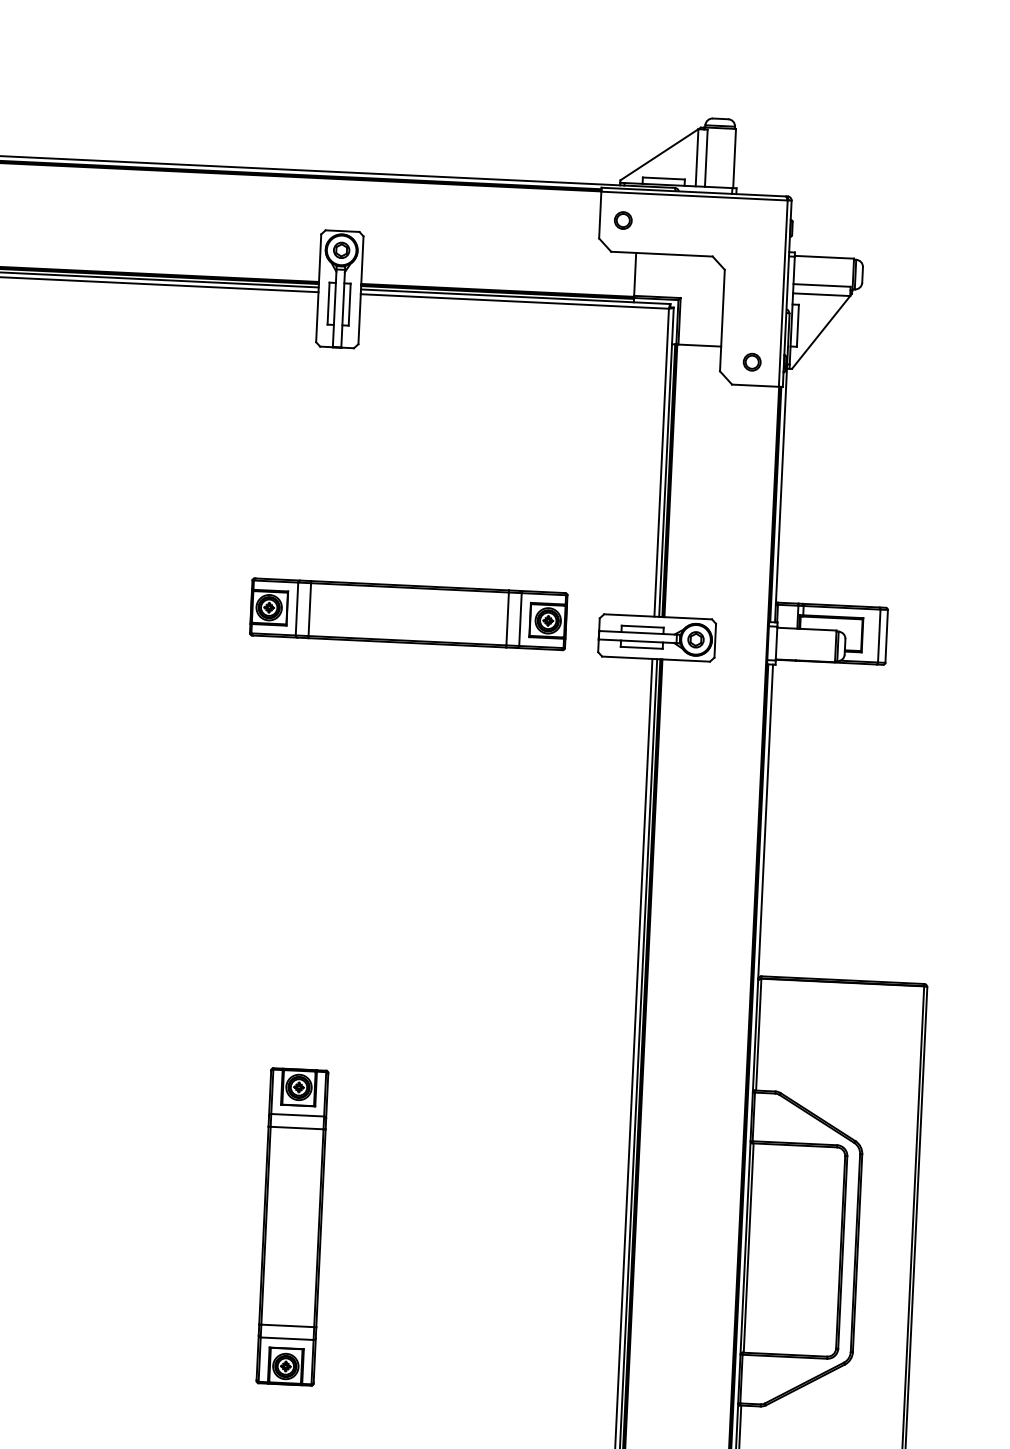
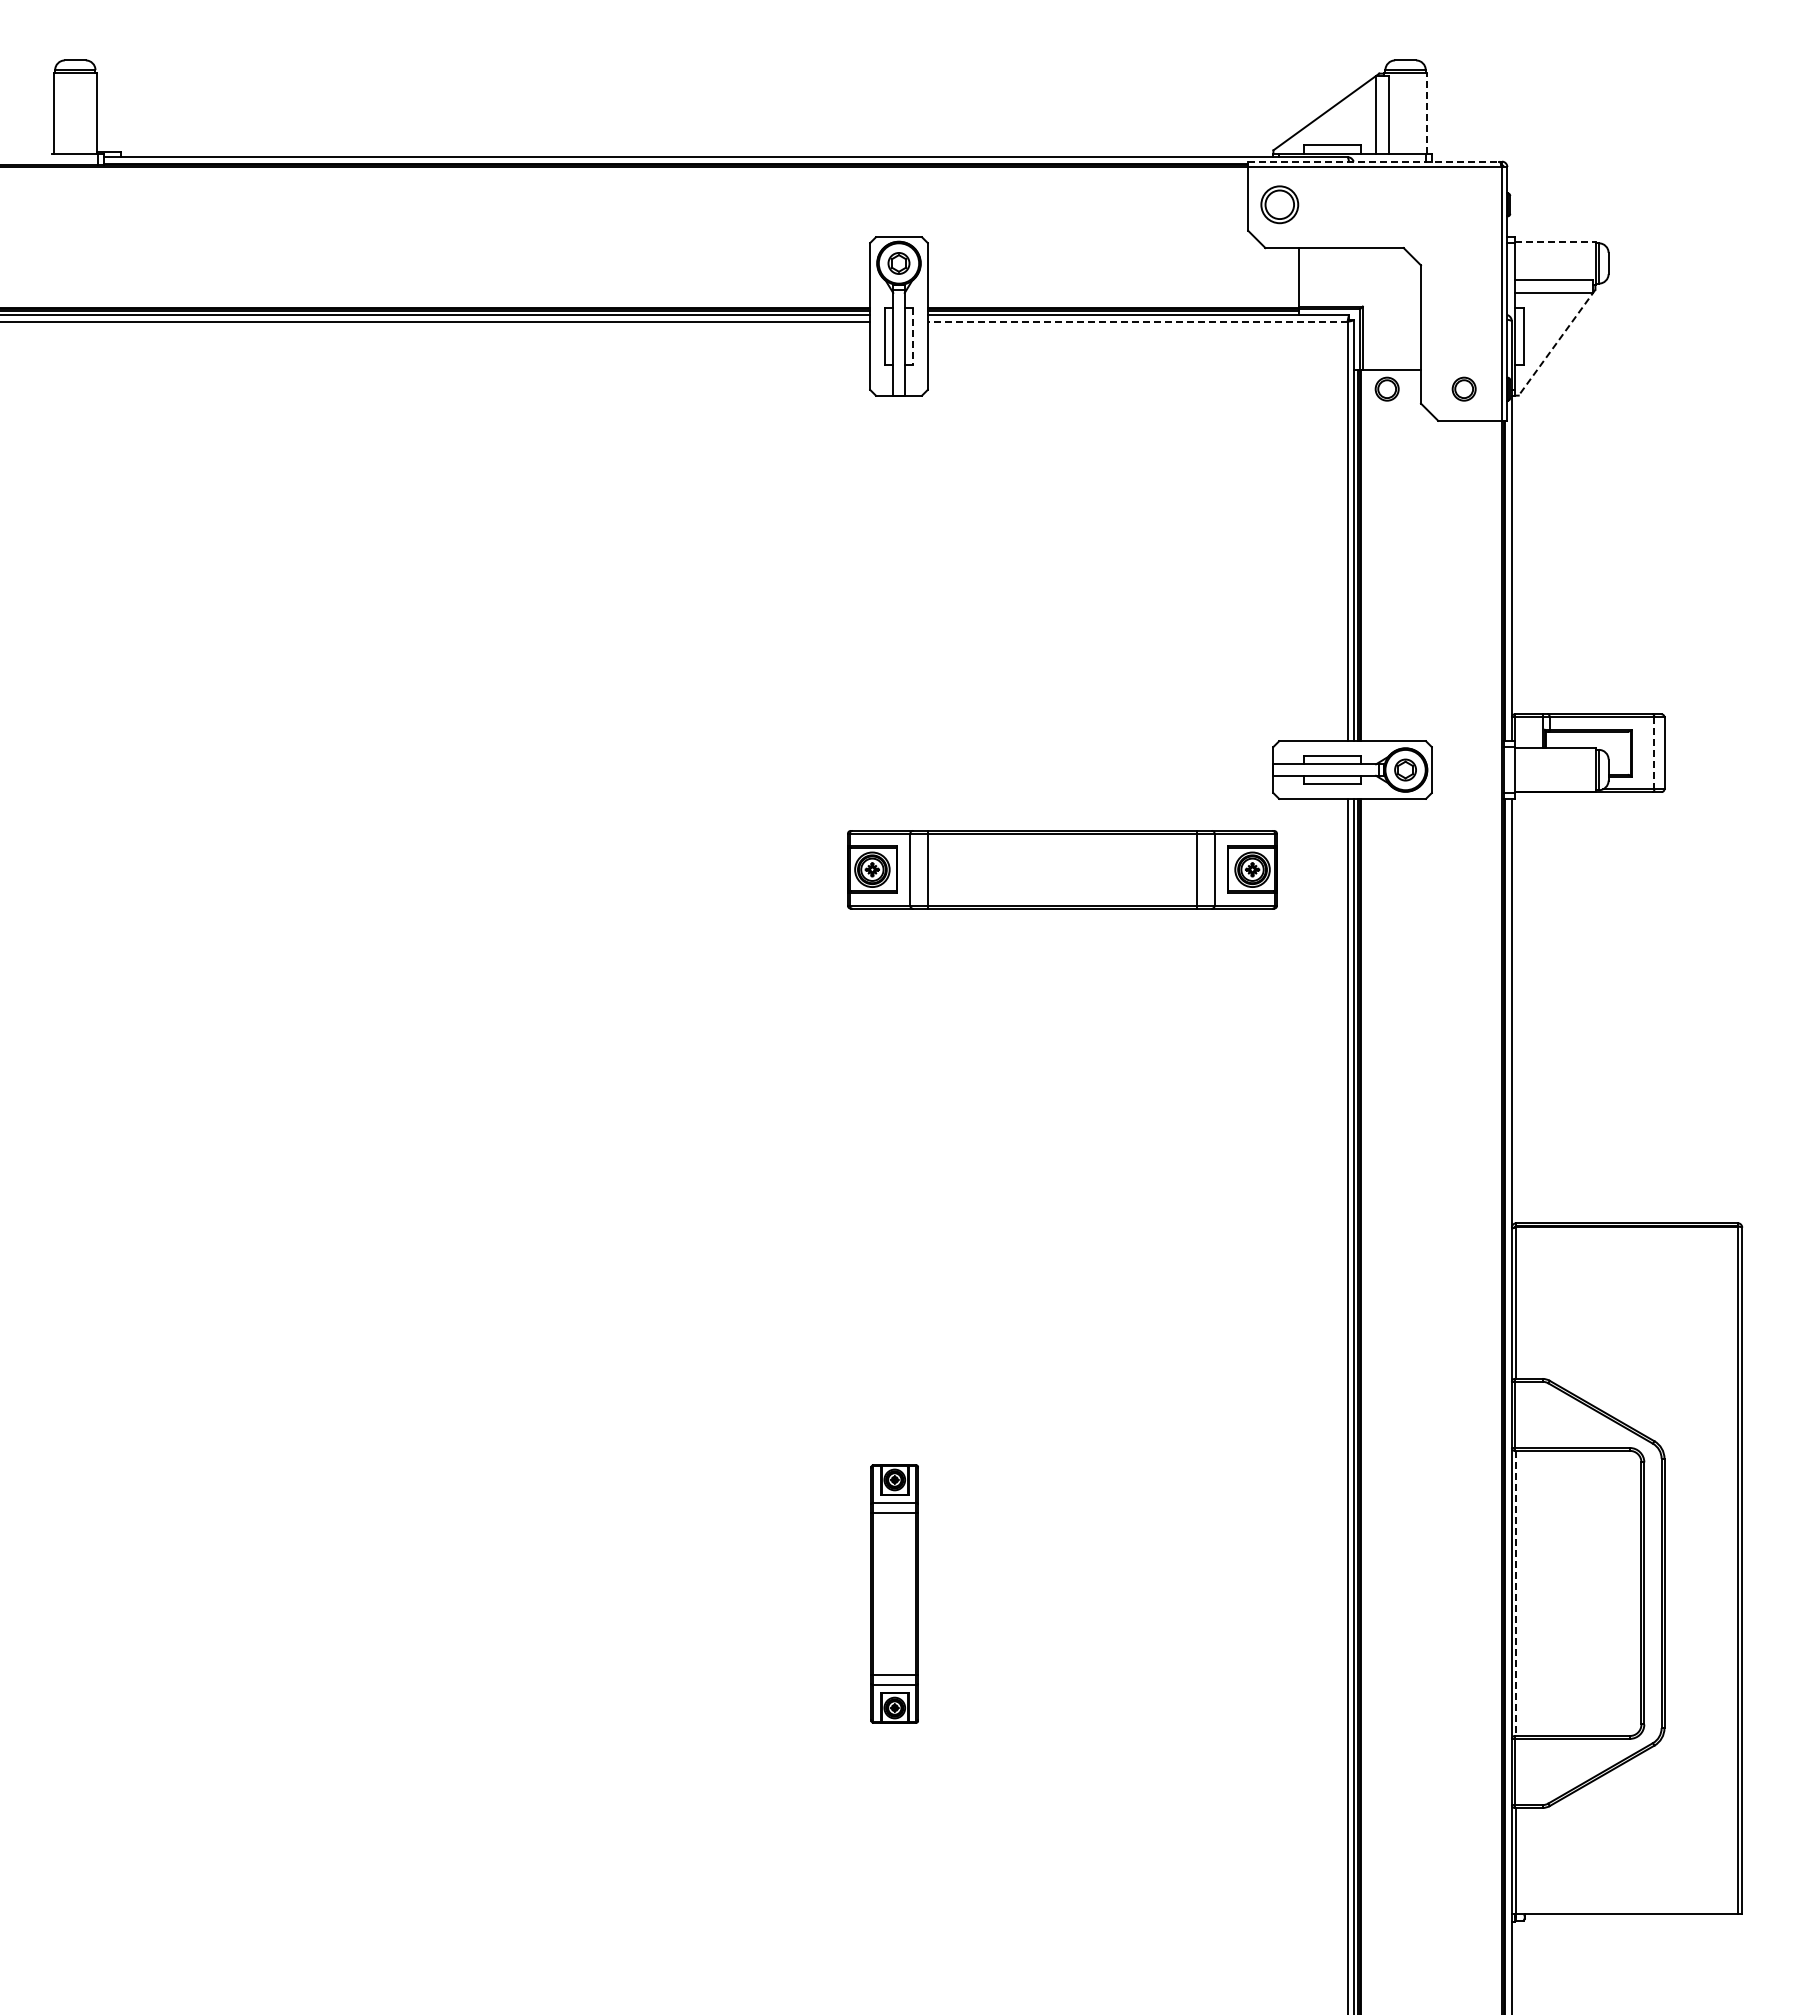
line: (734, 157) -> (1427, 112), solid -> dashed
line: (693, 191) -> (1373, 161), solid -> dashed
part: (623, 220) -> (1279, 204), size x1.6
line: (825, 257) -> (1556, 241), solid -> dashed
line: (514, 301) -> (1137, 321), solid -> dashed
line: (349, 304) -> (913, 336), solid -> dashed
line: (821, 331) -> (1556, 343), solid -> dashed
part: (695, 359) -> (1386, 388), added
part: (408, 614) -> (1062, 869), moved
line: (879, 636) -> (1654, 753), solid -> dashed
part: (292, 1226) -> (894, 1593), size x0.6
line: (748, 1248) -> (1516, 1593), solid -> dashed

